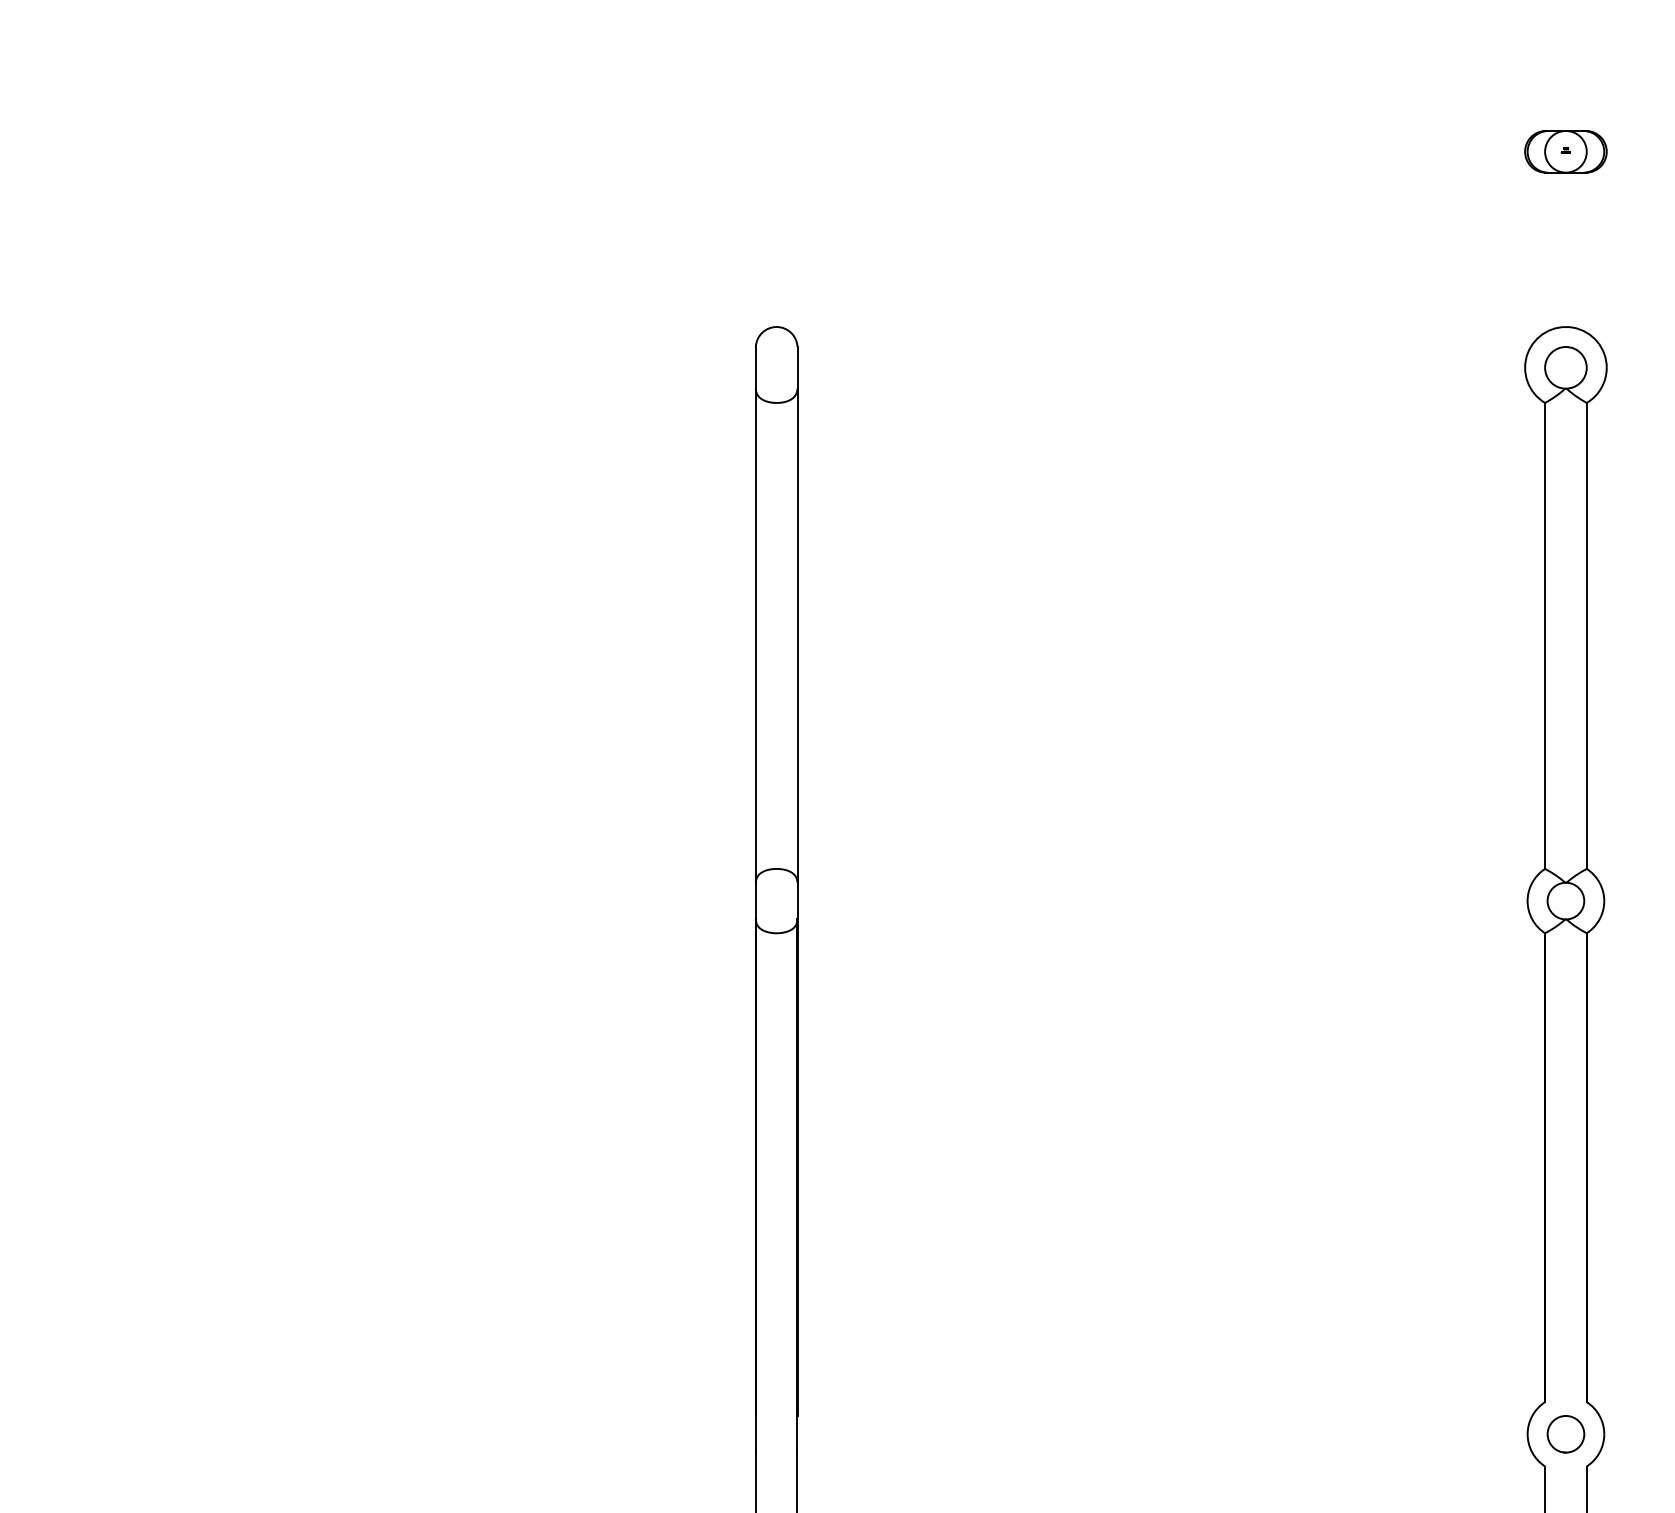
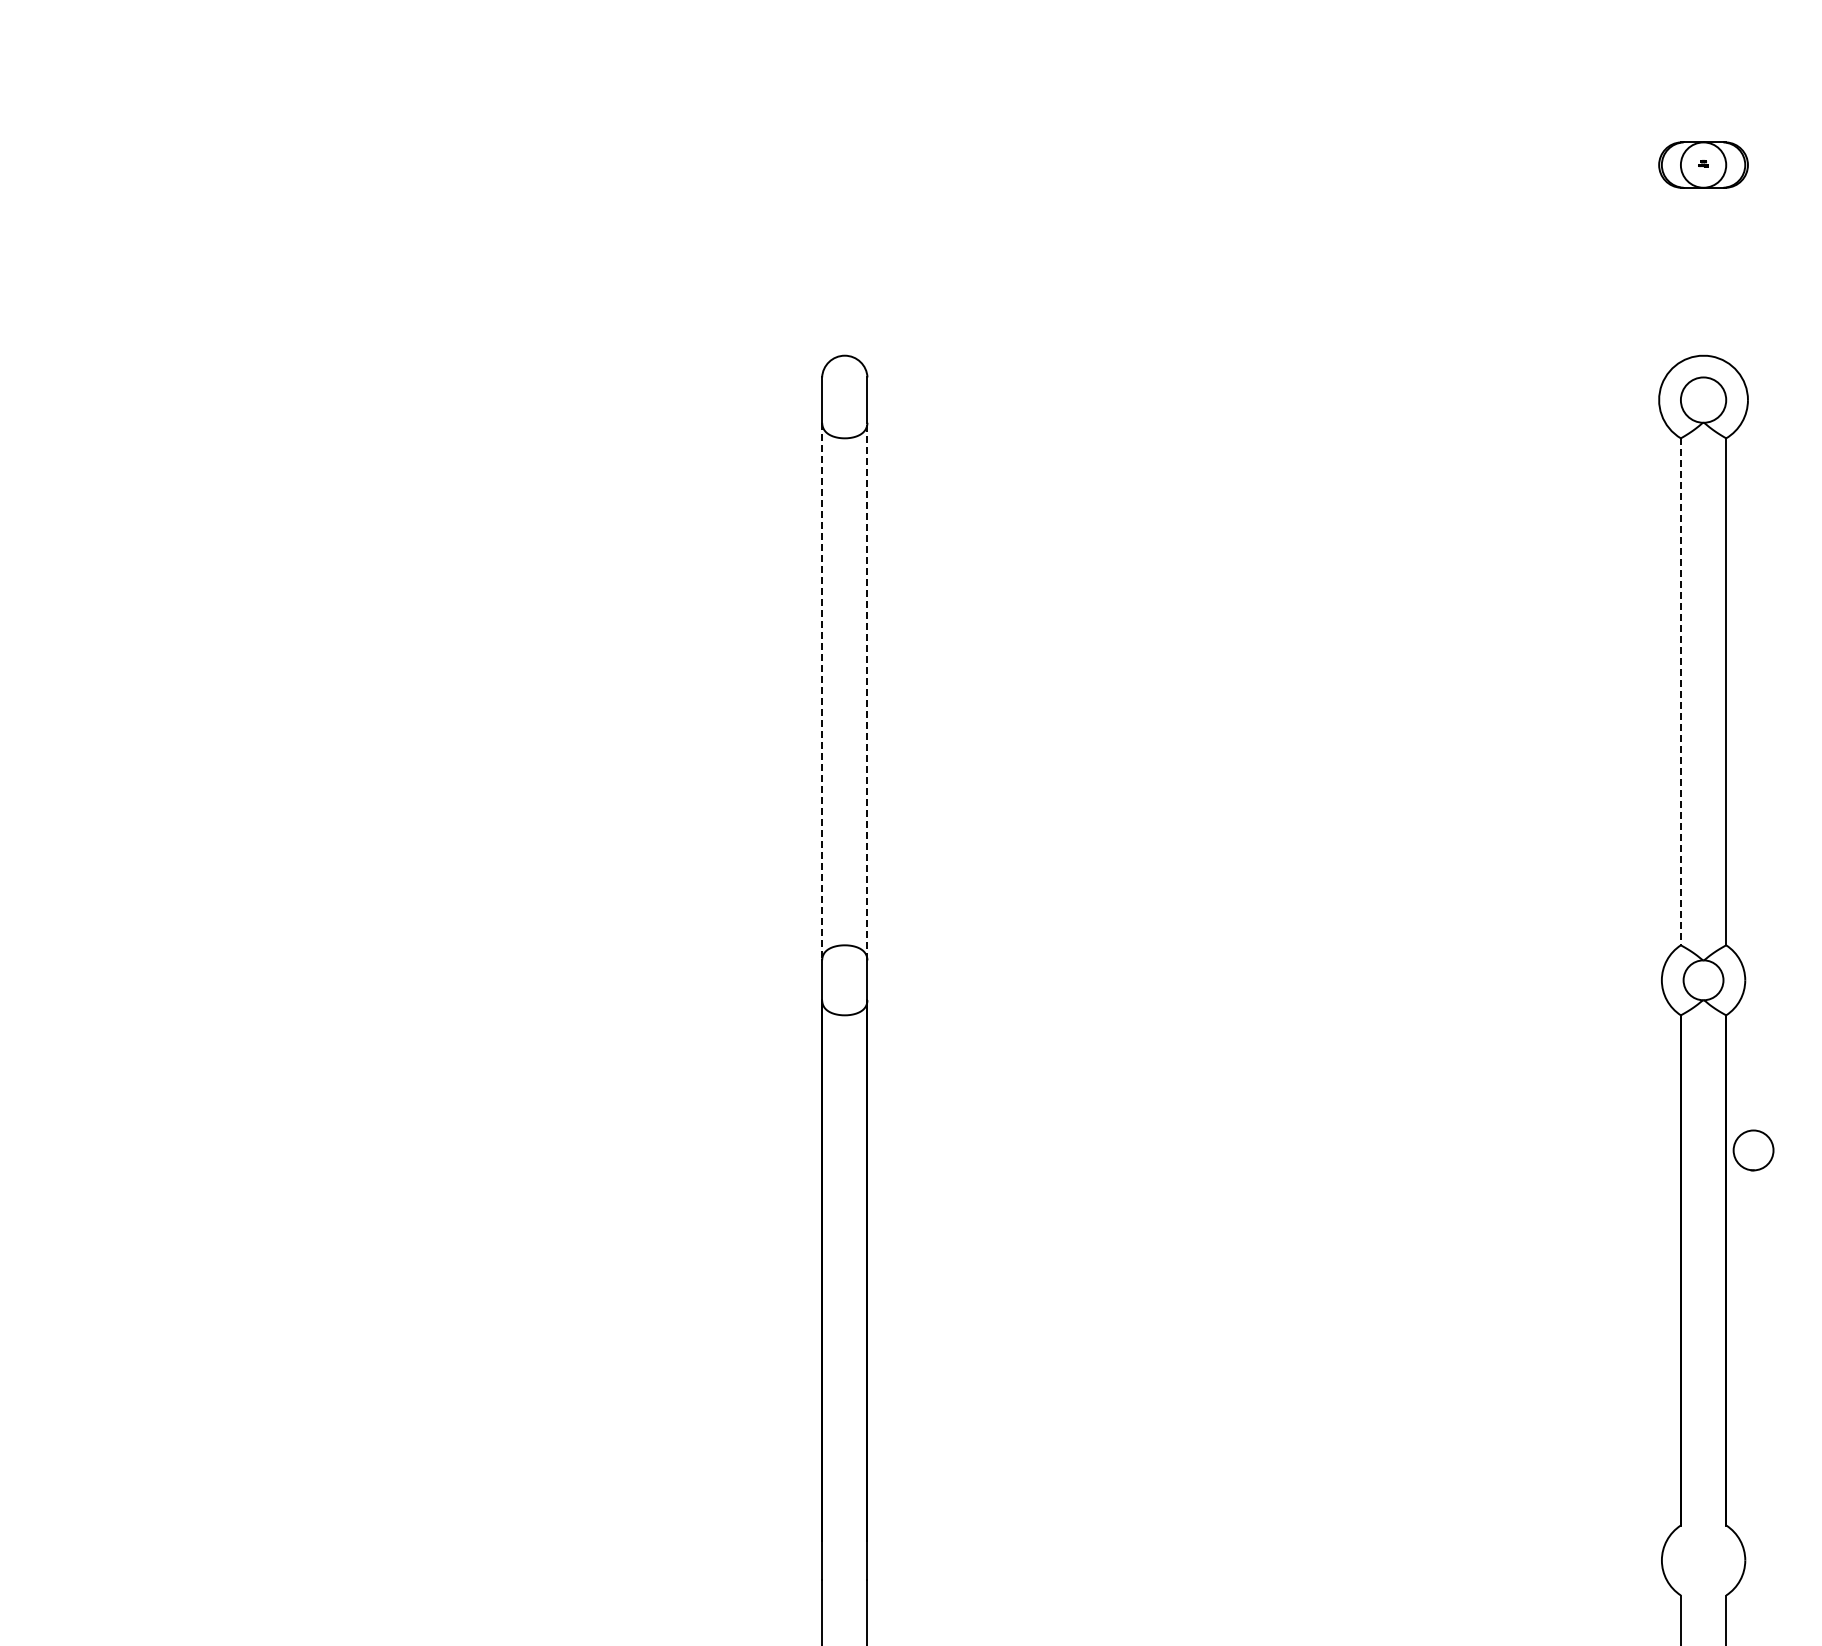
line: (756, 635) -> (822, 691), solid -> dashed
line: (797, 635) -> (867, 691), solid -> dashed
line: (1544, 635) -> (1680, 691), solid -> dashed
part: (1565, 1434) -> (1753, 1150), moved

